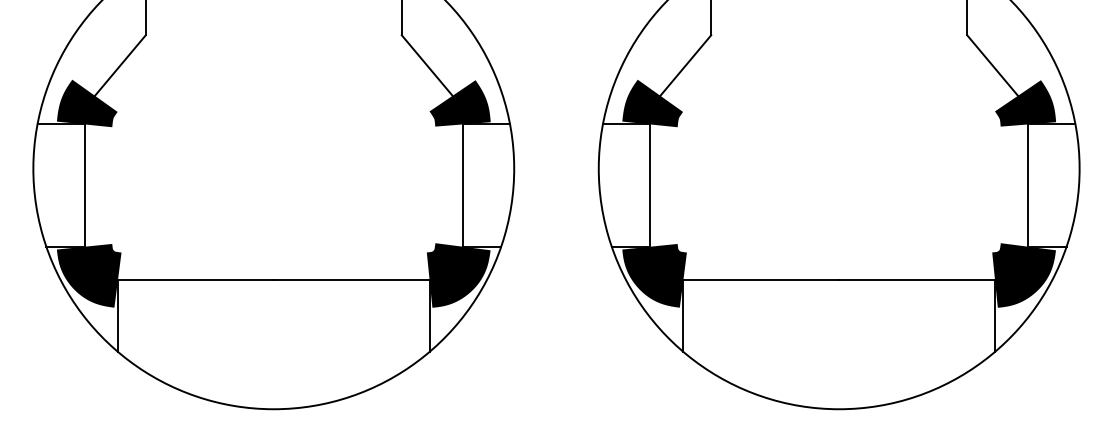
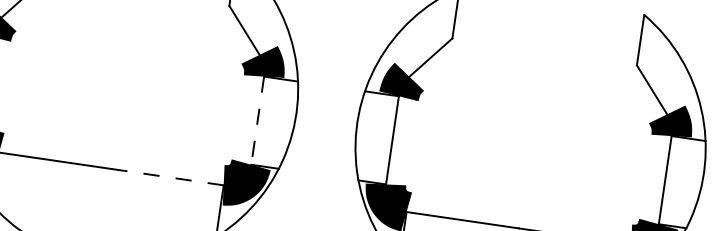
line: (463, 186) -> (257, 121), solid -> dashed
line: (351, 280) -> (167, 177), solid -> dashed

